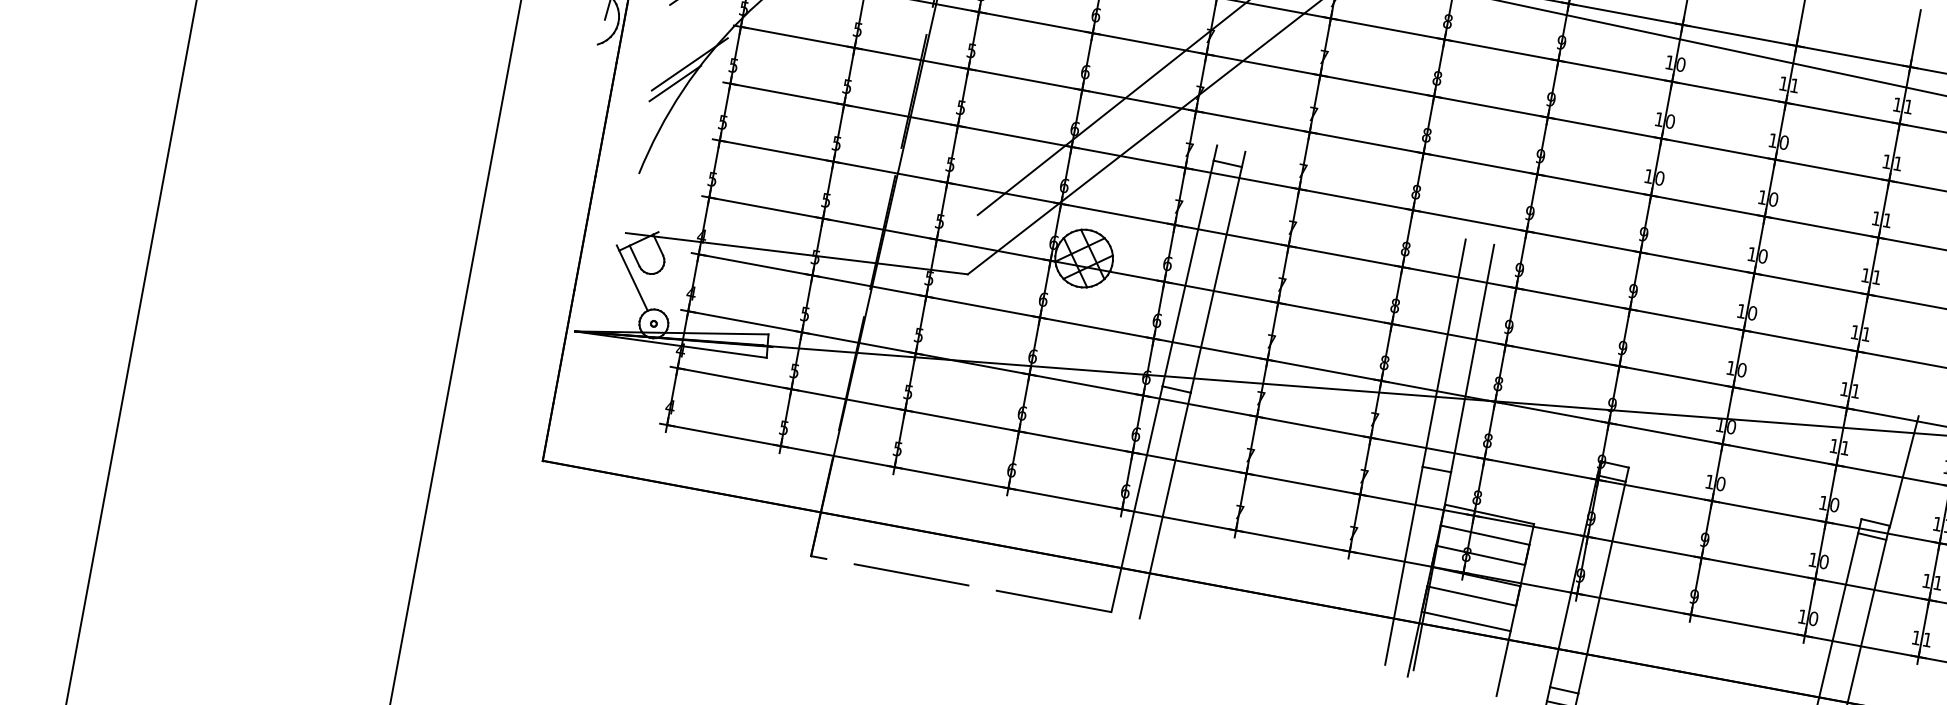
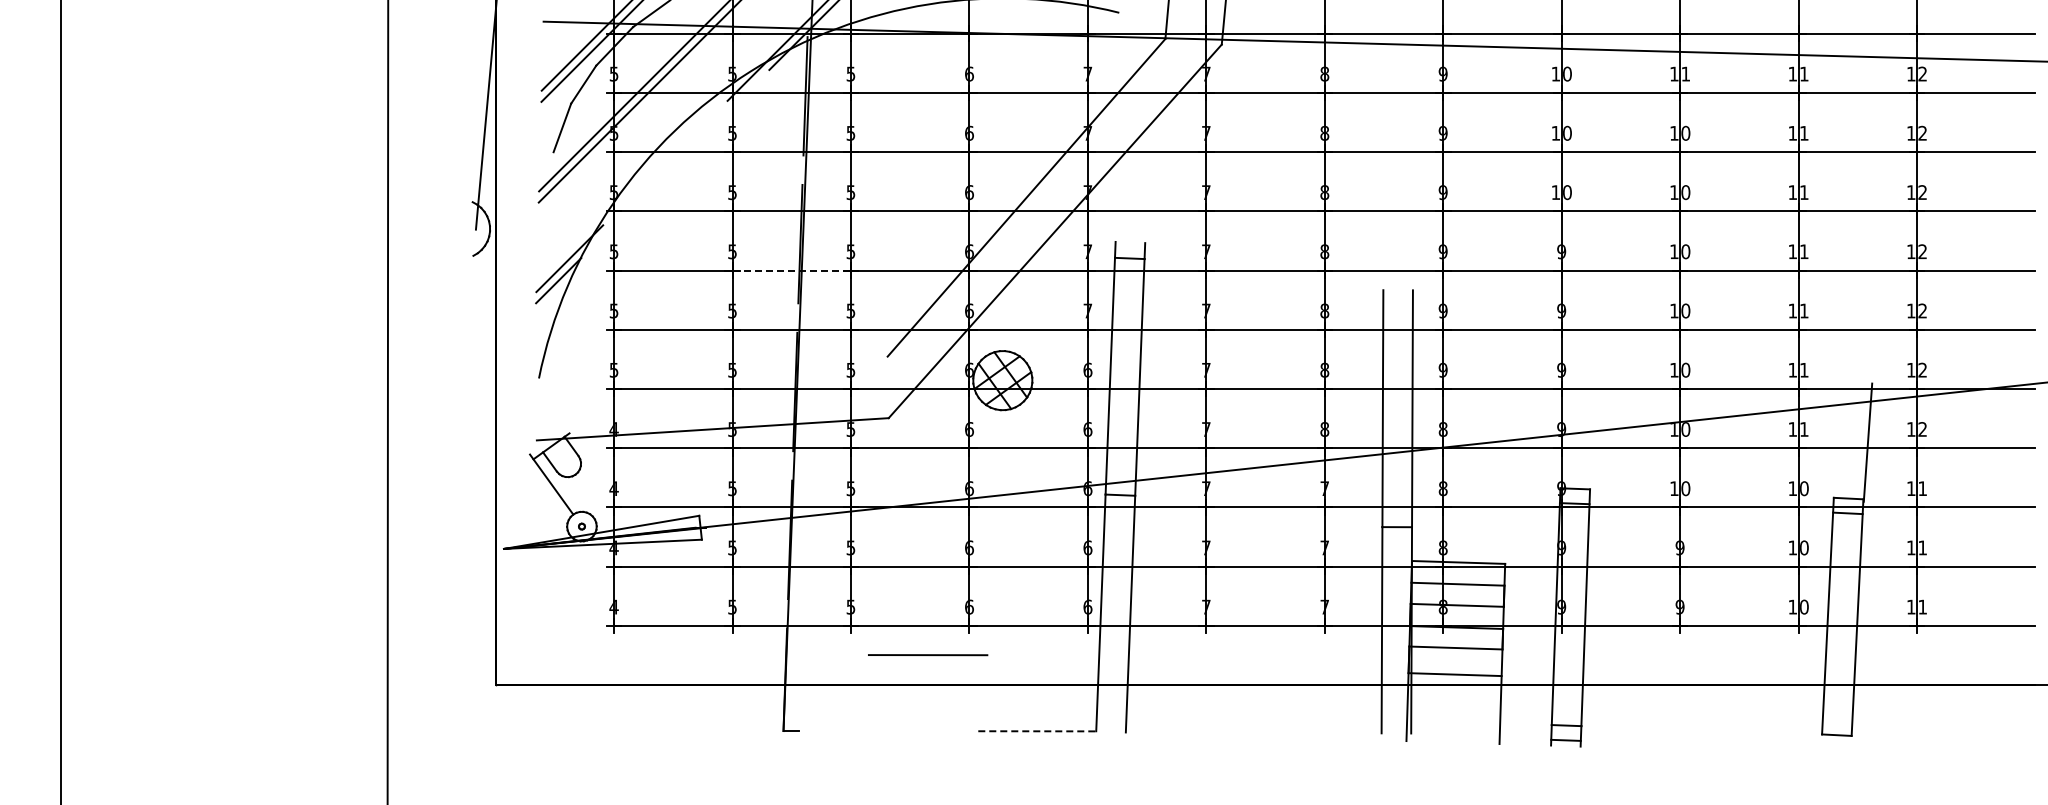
line: (901, 115) -> (792, 270), solid -> dashed
line: (911, 575) -> (928, 655), moved
line: (1053, 601) -> (1035, 731), solid -> dashed

